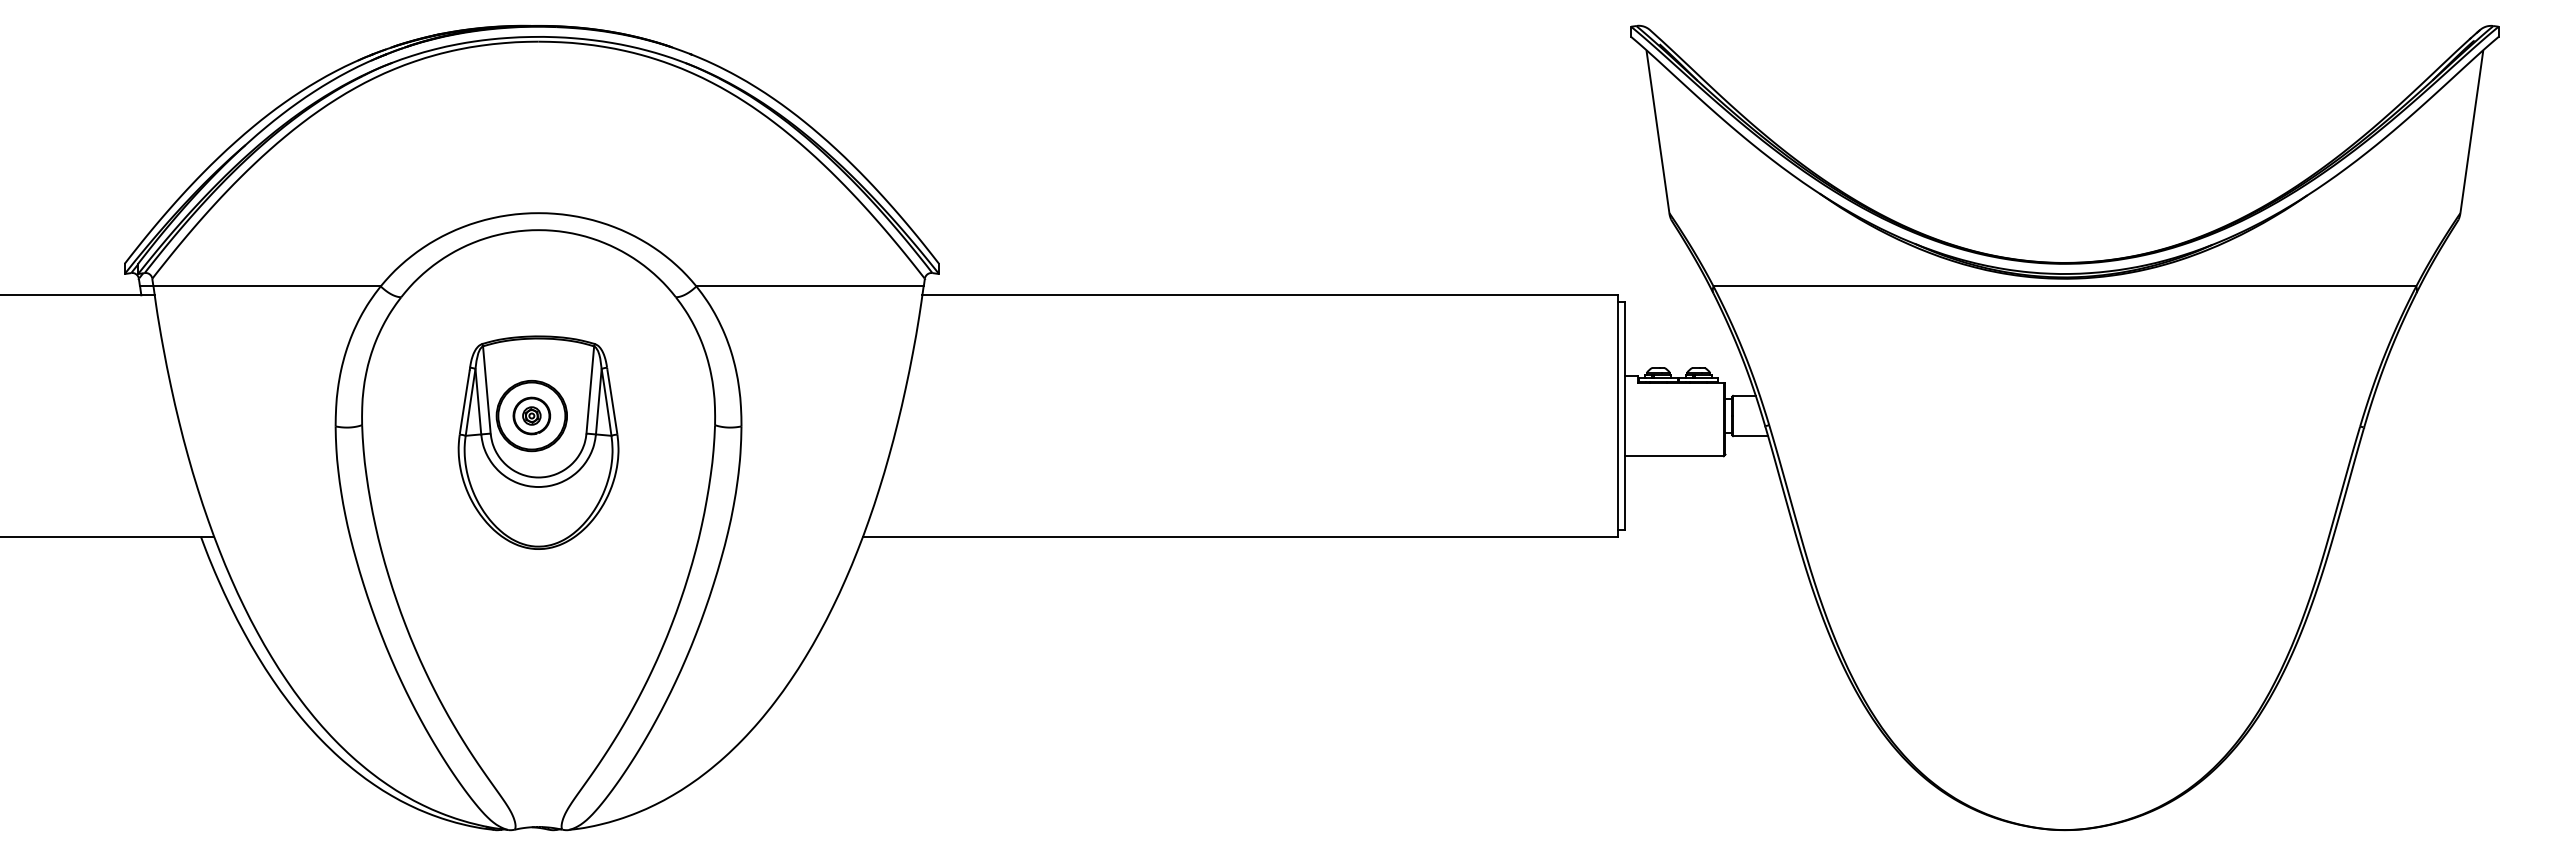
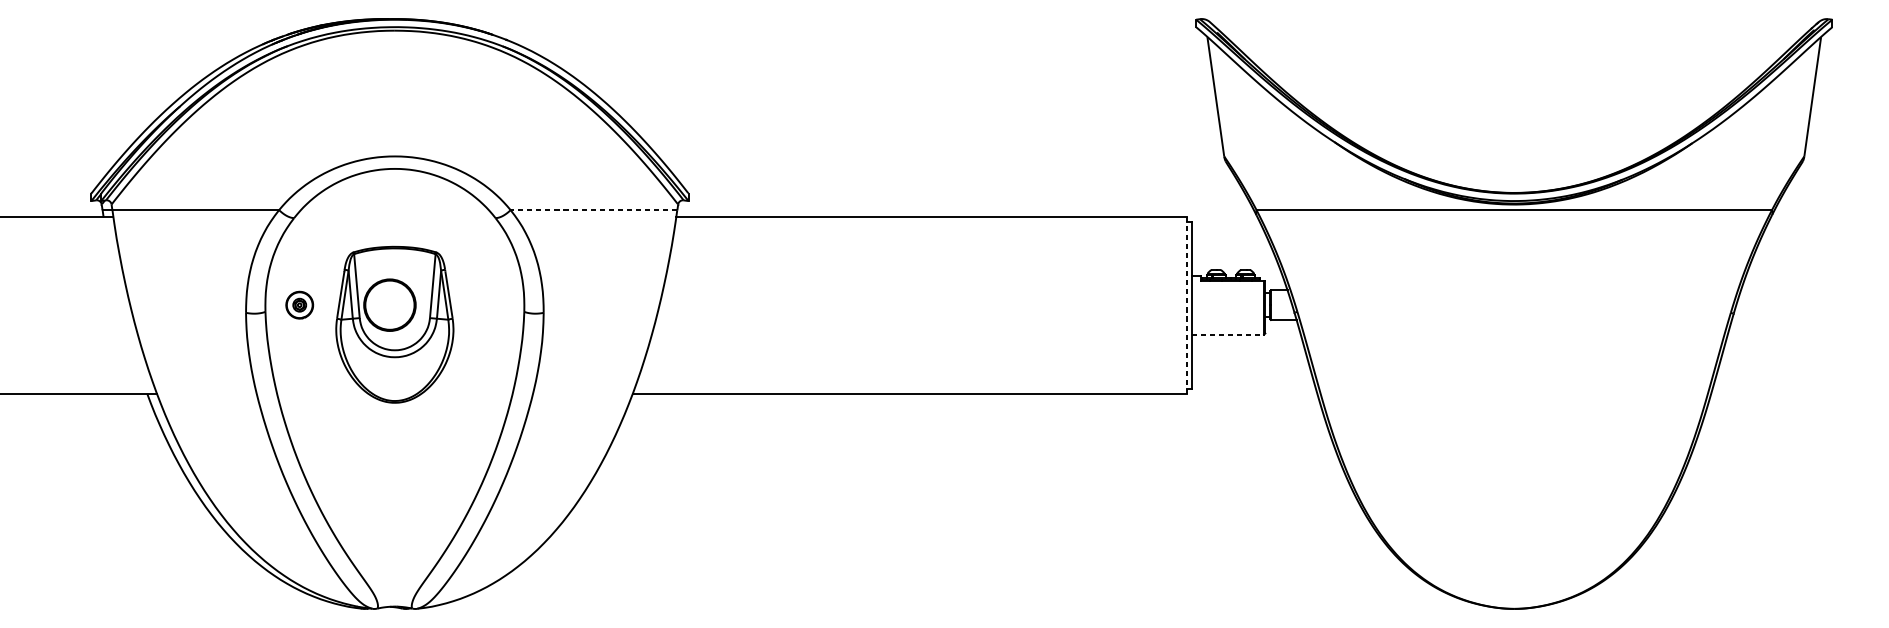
line: (810, 286) -> (594, 210), solid -> dashed
part: (531, 415) -> (299, 304), moved
line: (1618, 416) -> (1186, 305), solid -> dashed
line: (1674, 456) -> (1227, 334), solid -> dashed

